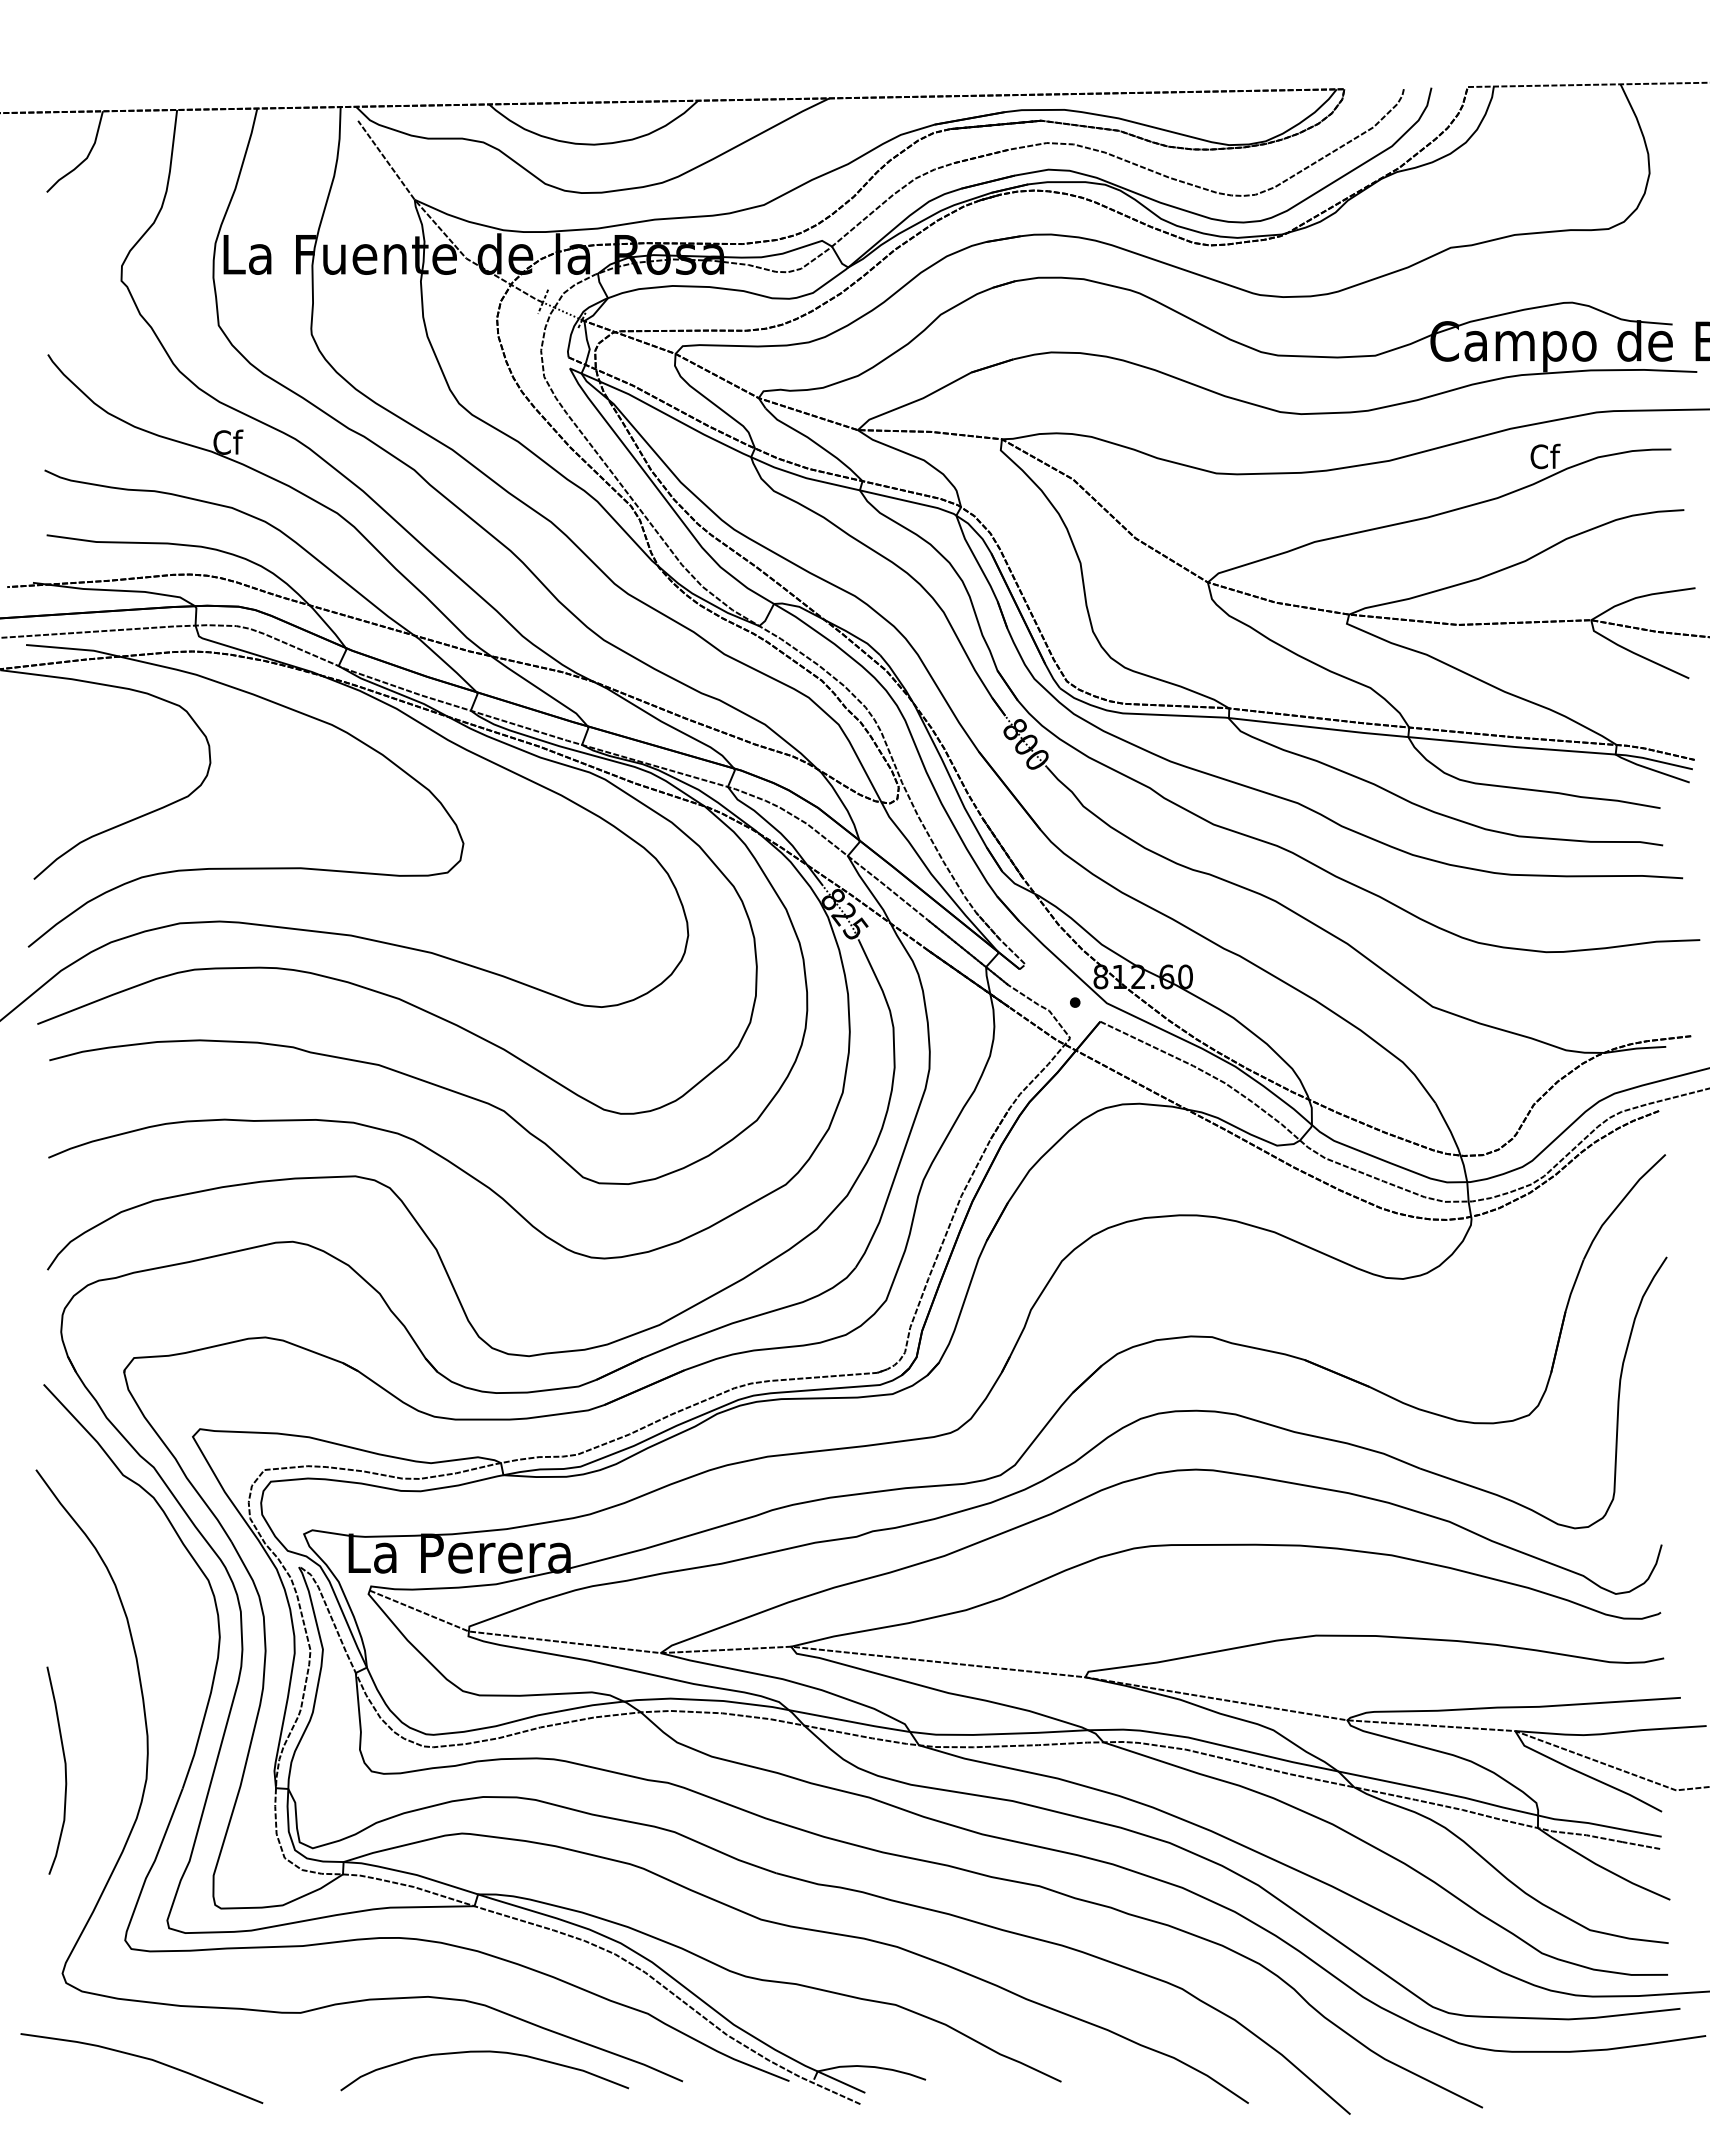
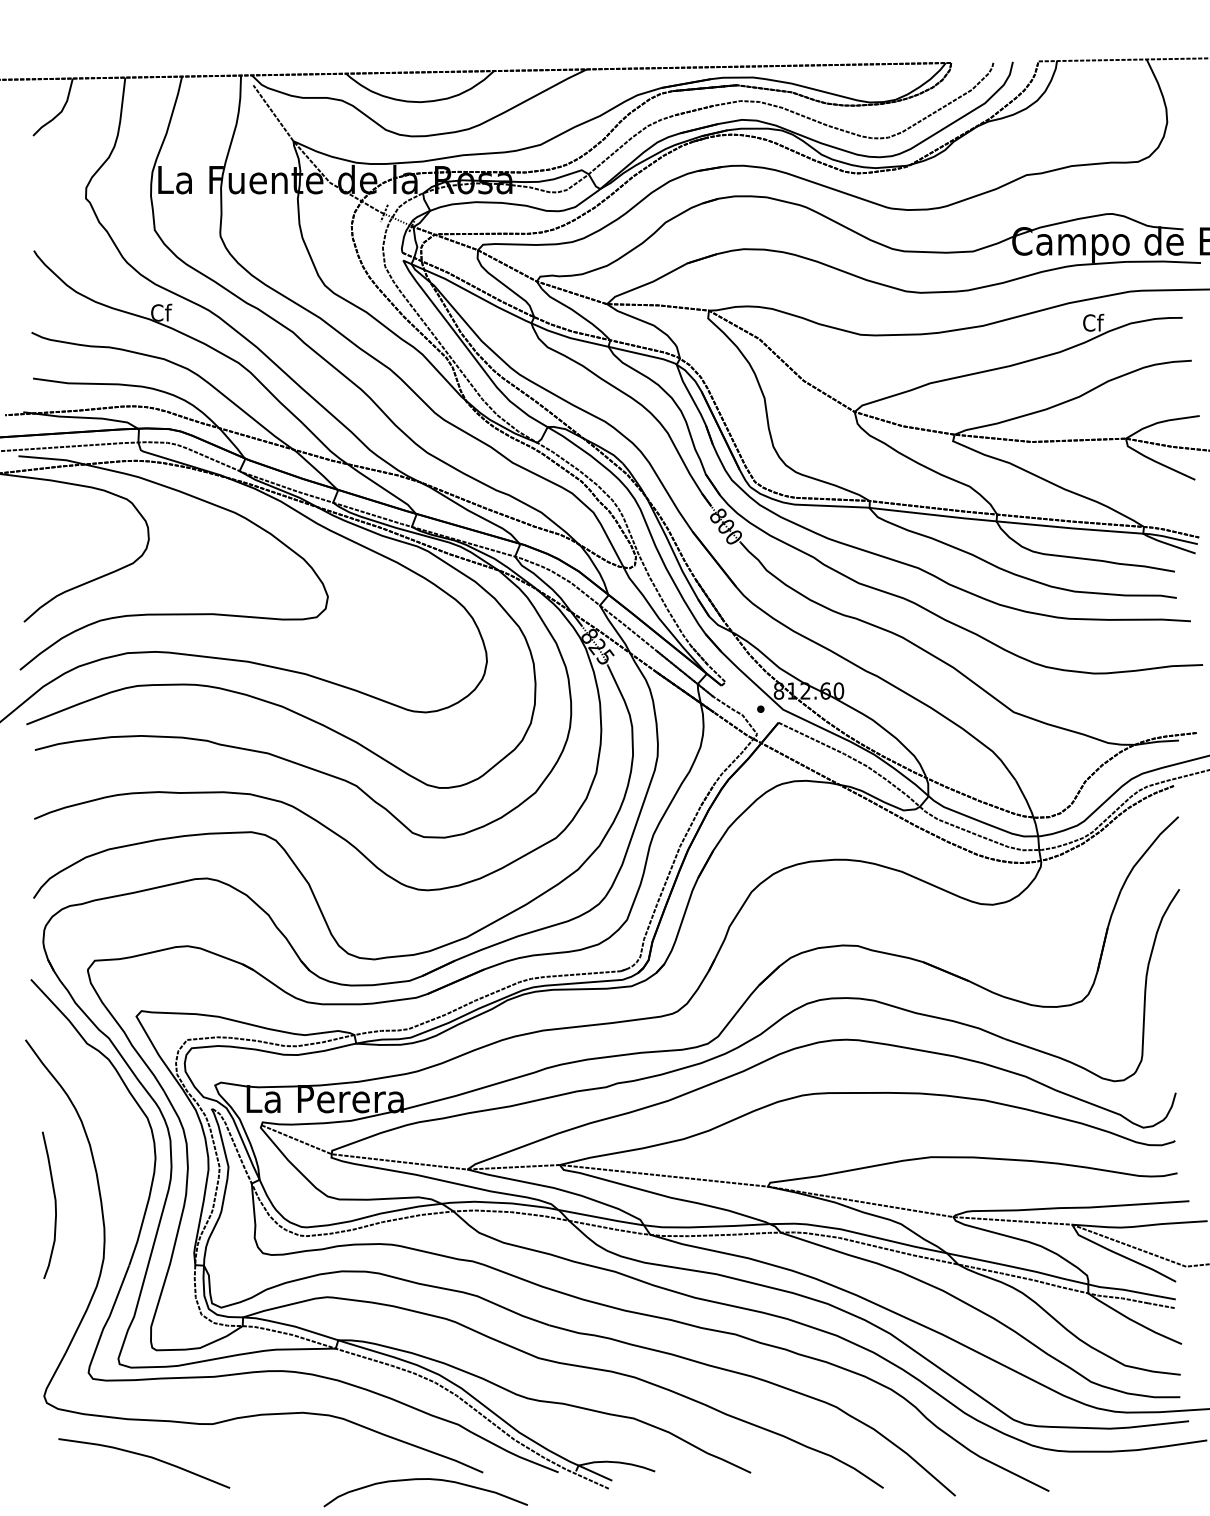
curve: (64, 1770) -> (54, 1205), moved
curve: (484, 2052) -> (425, 1479), moved
curve: (142, 2058) -> (144, 1456), moved

